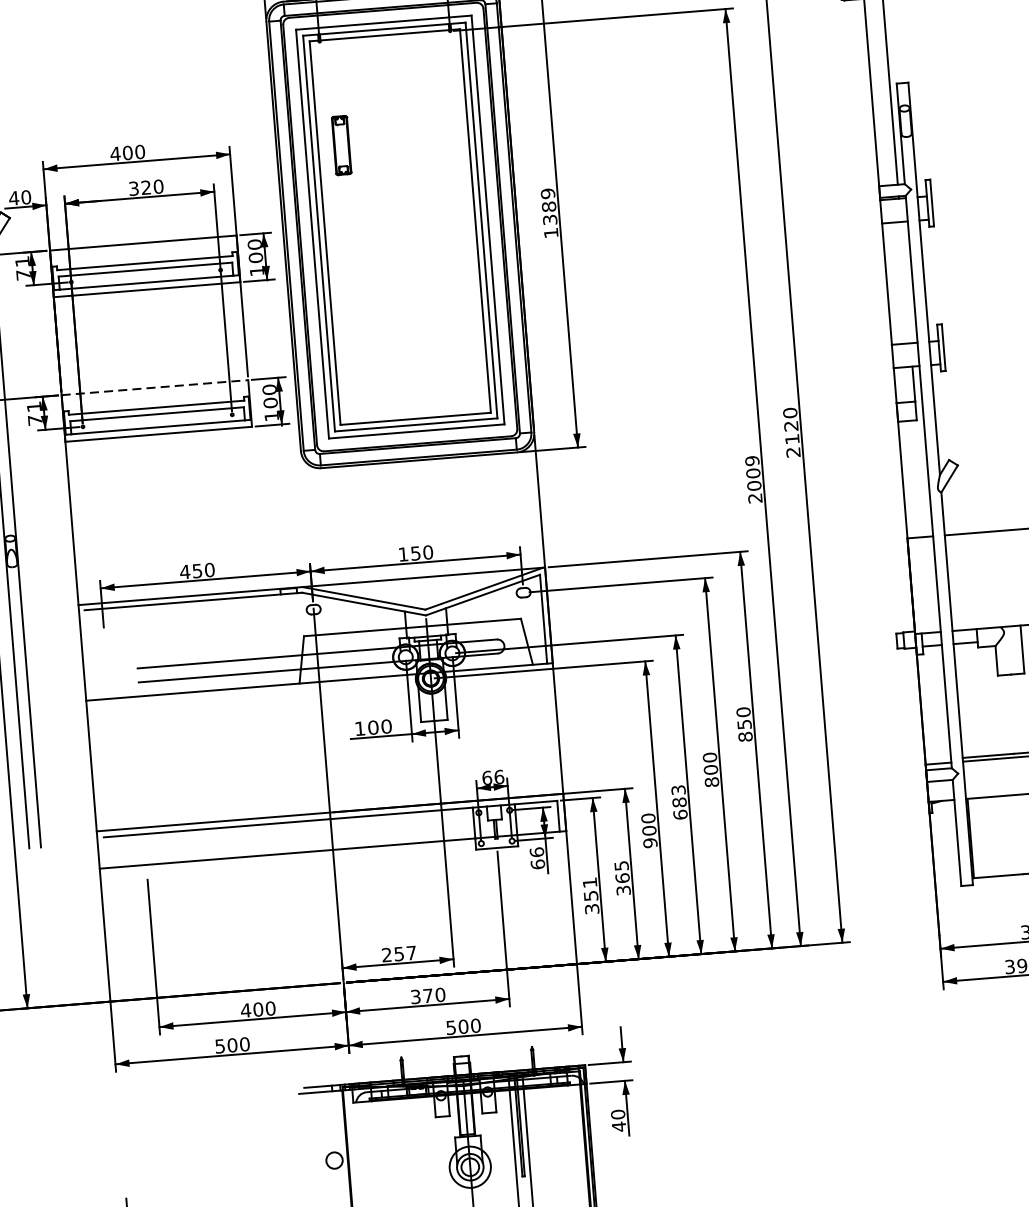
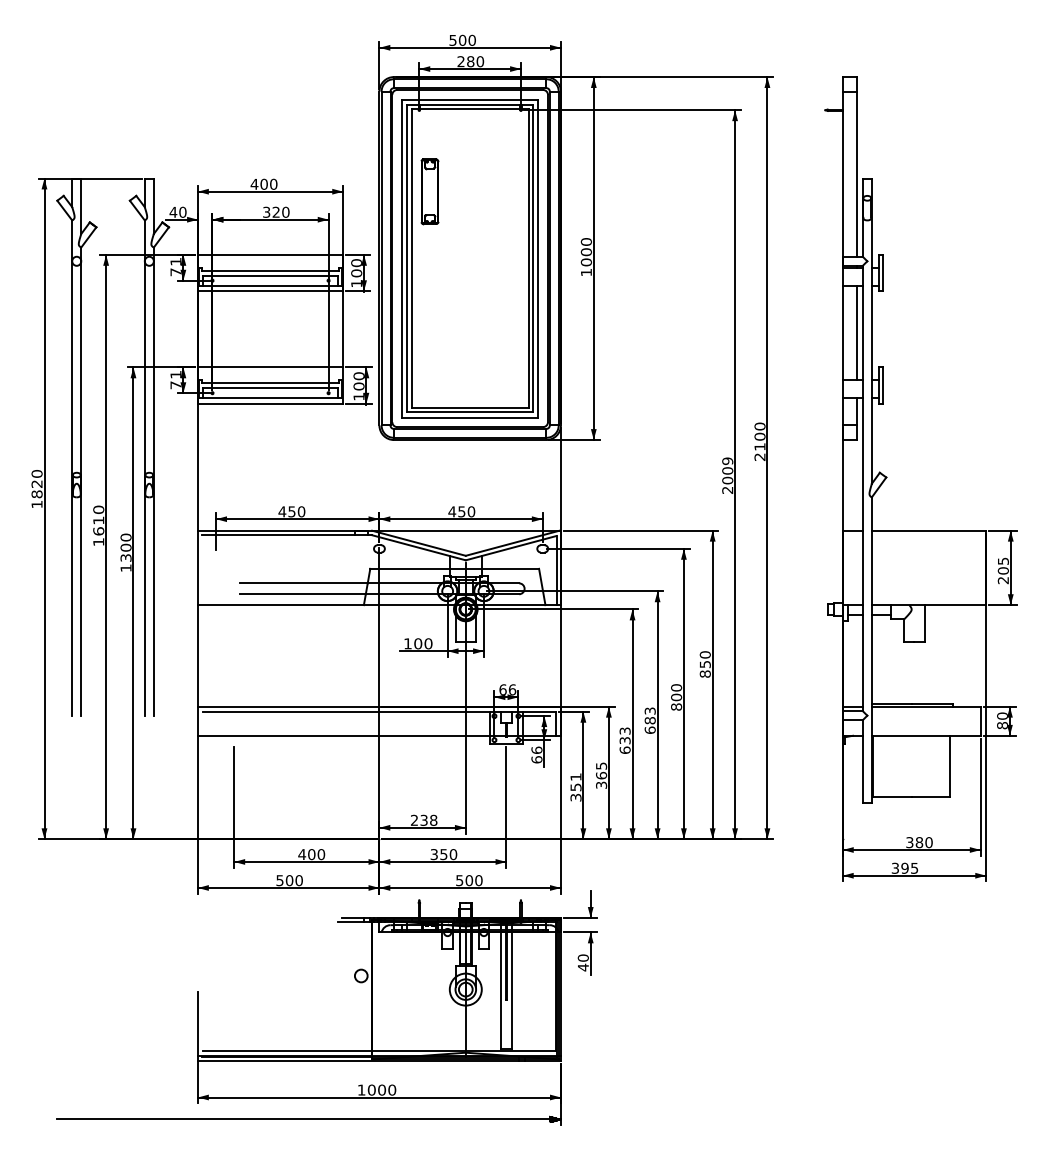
part: (341, 145) -> (429, 191), size x1.43
text: (547, 207) -> (585, 252), 1389 -> 1000
line: (905, 282) -> (857, 332), added
line: (154, 387) -> (270, 367), dashed -> solid
text: (790, 425) -> (759, 436), 2120 -> 2100
text: (403, 554) -> (452, 511), 150 -> 450
text: (648, 830) -> (624, 740), 900 -> 633
text: (404, 952) -> (428, 819), 257 -> 238
text: (427, 995) -> (443, 854), 370 -> 350

